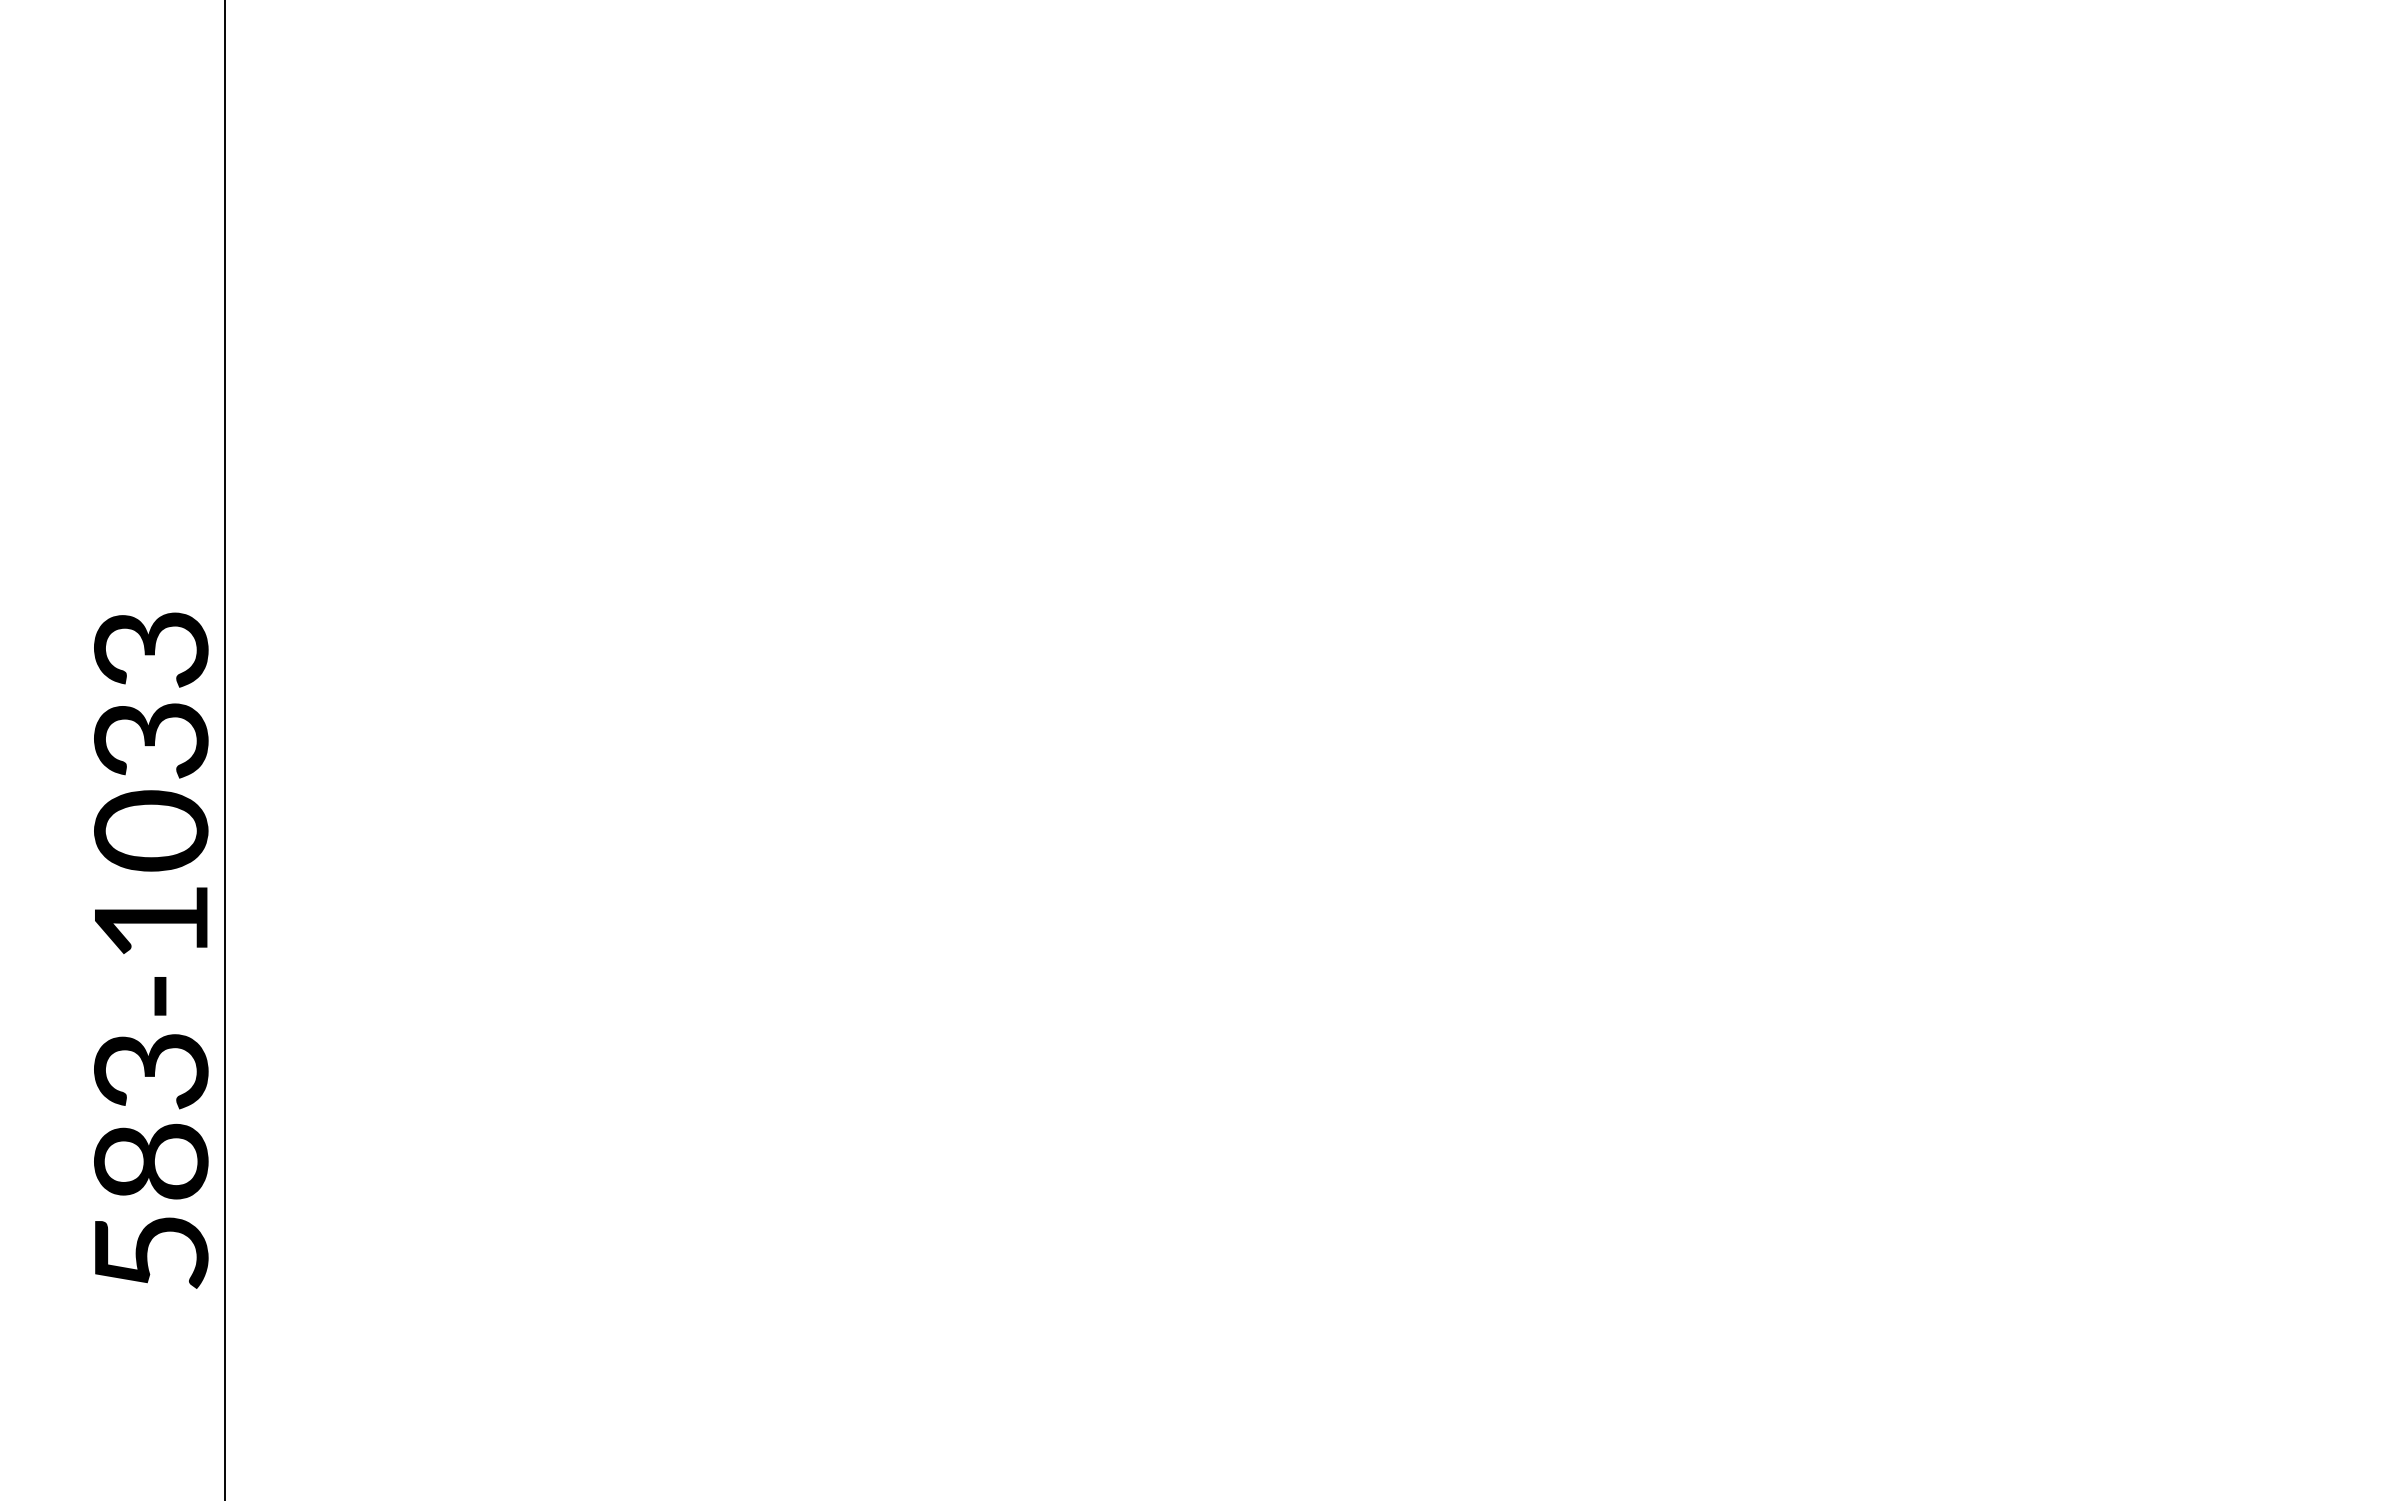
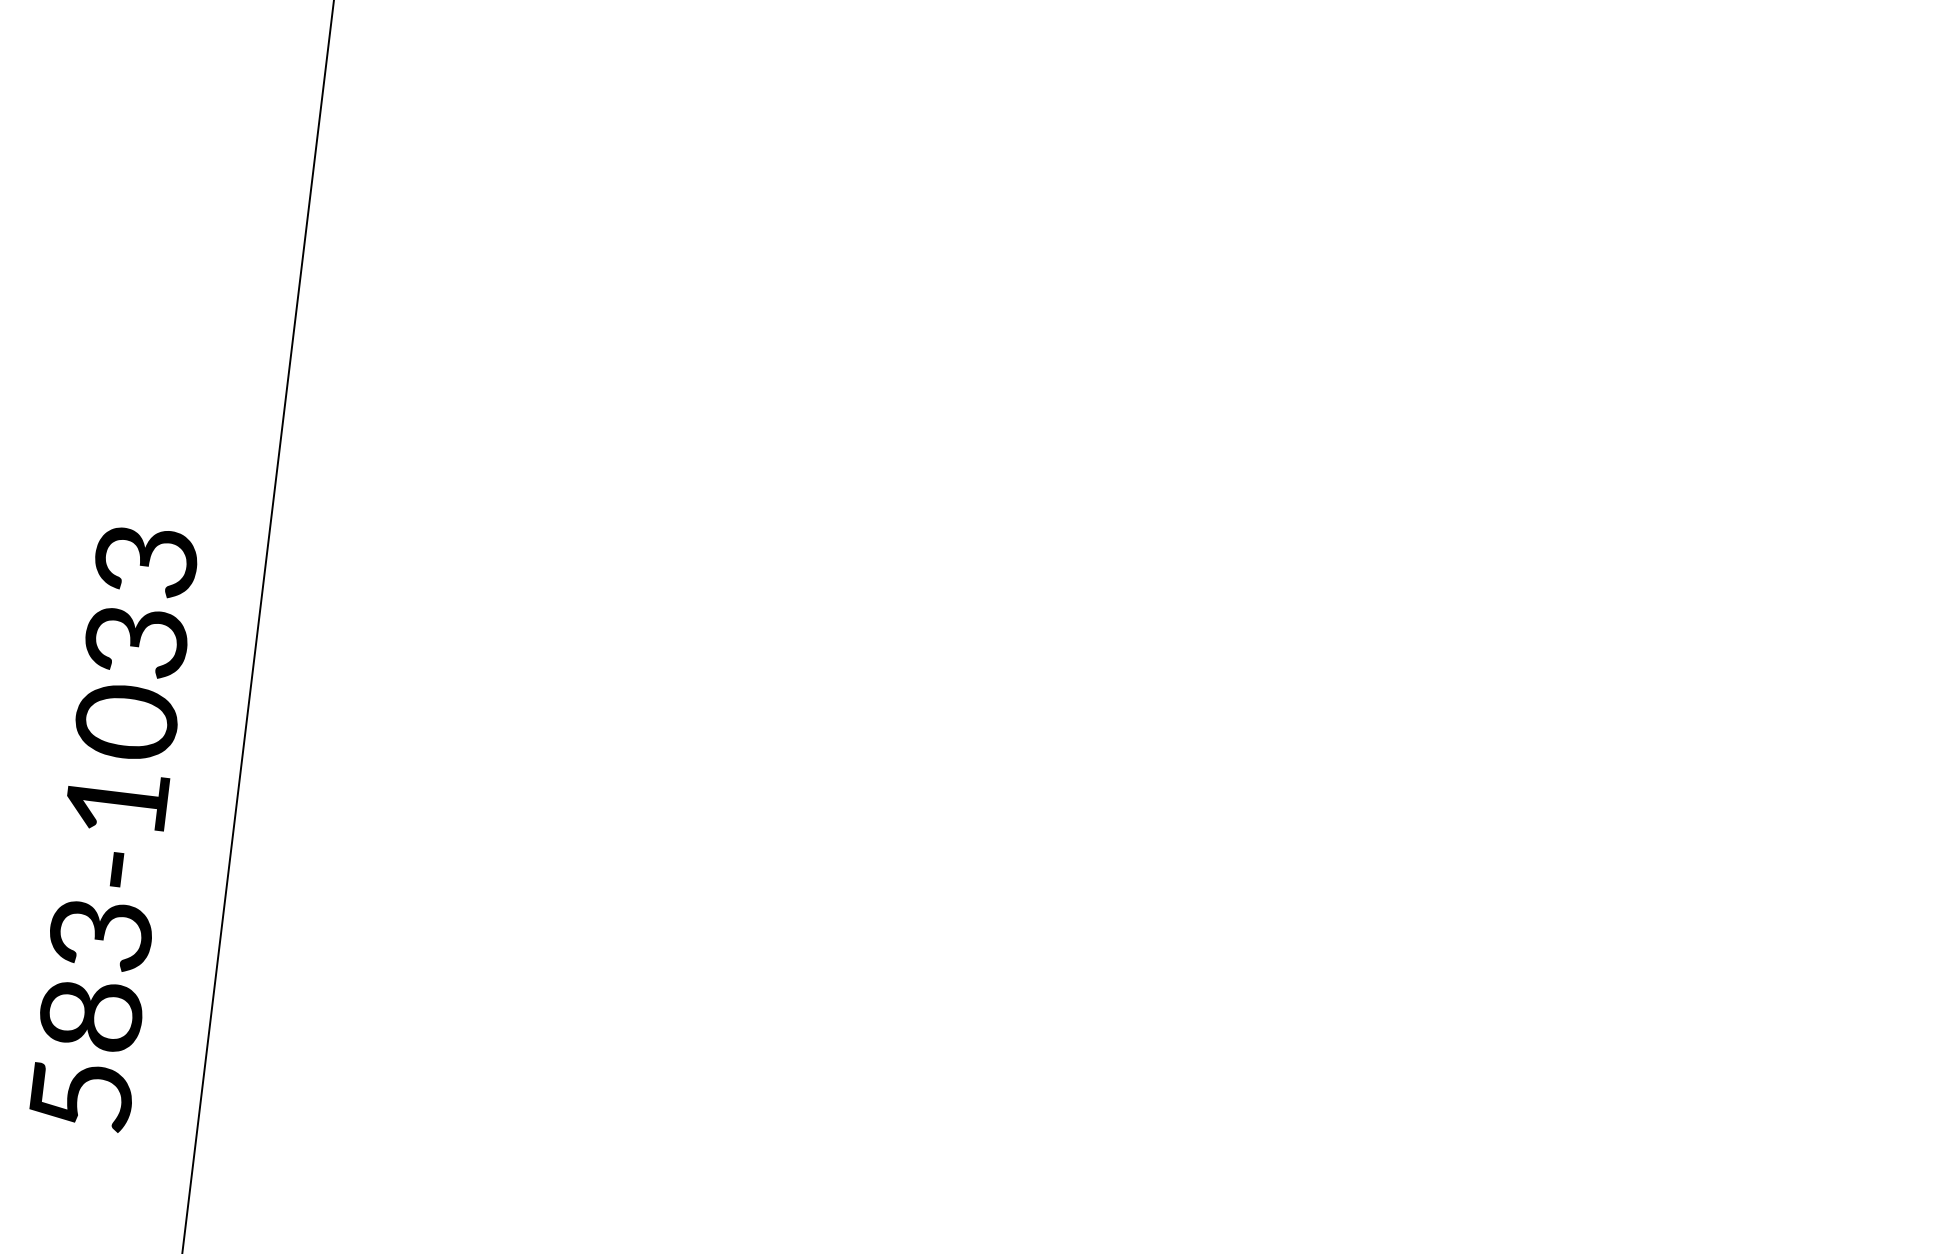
text: (151, 950) -> (114, 828), moved

